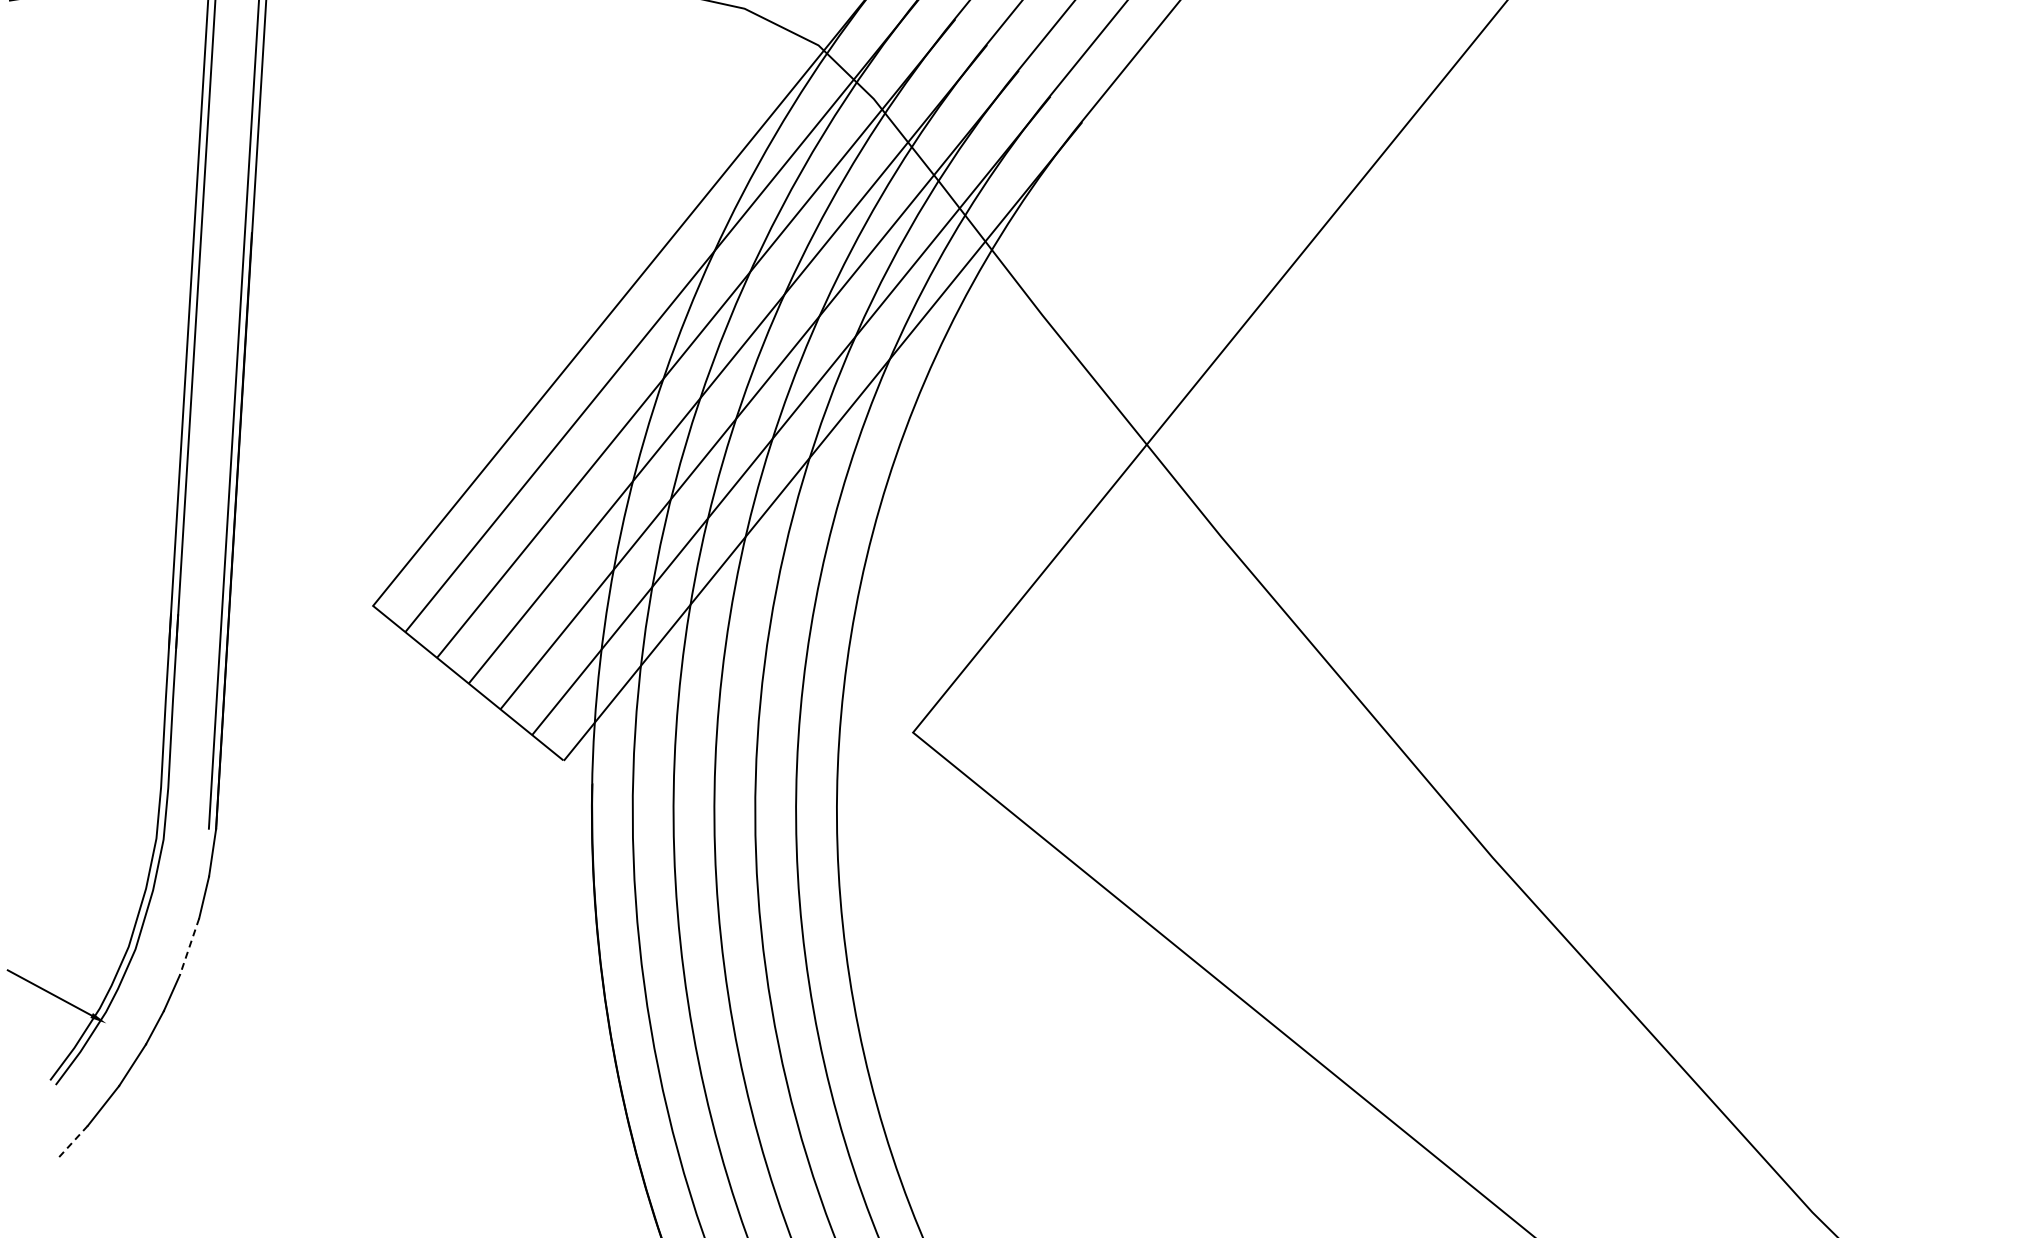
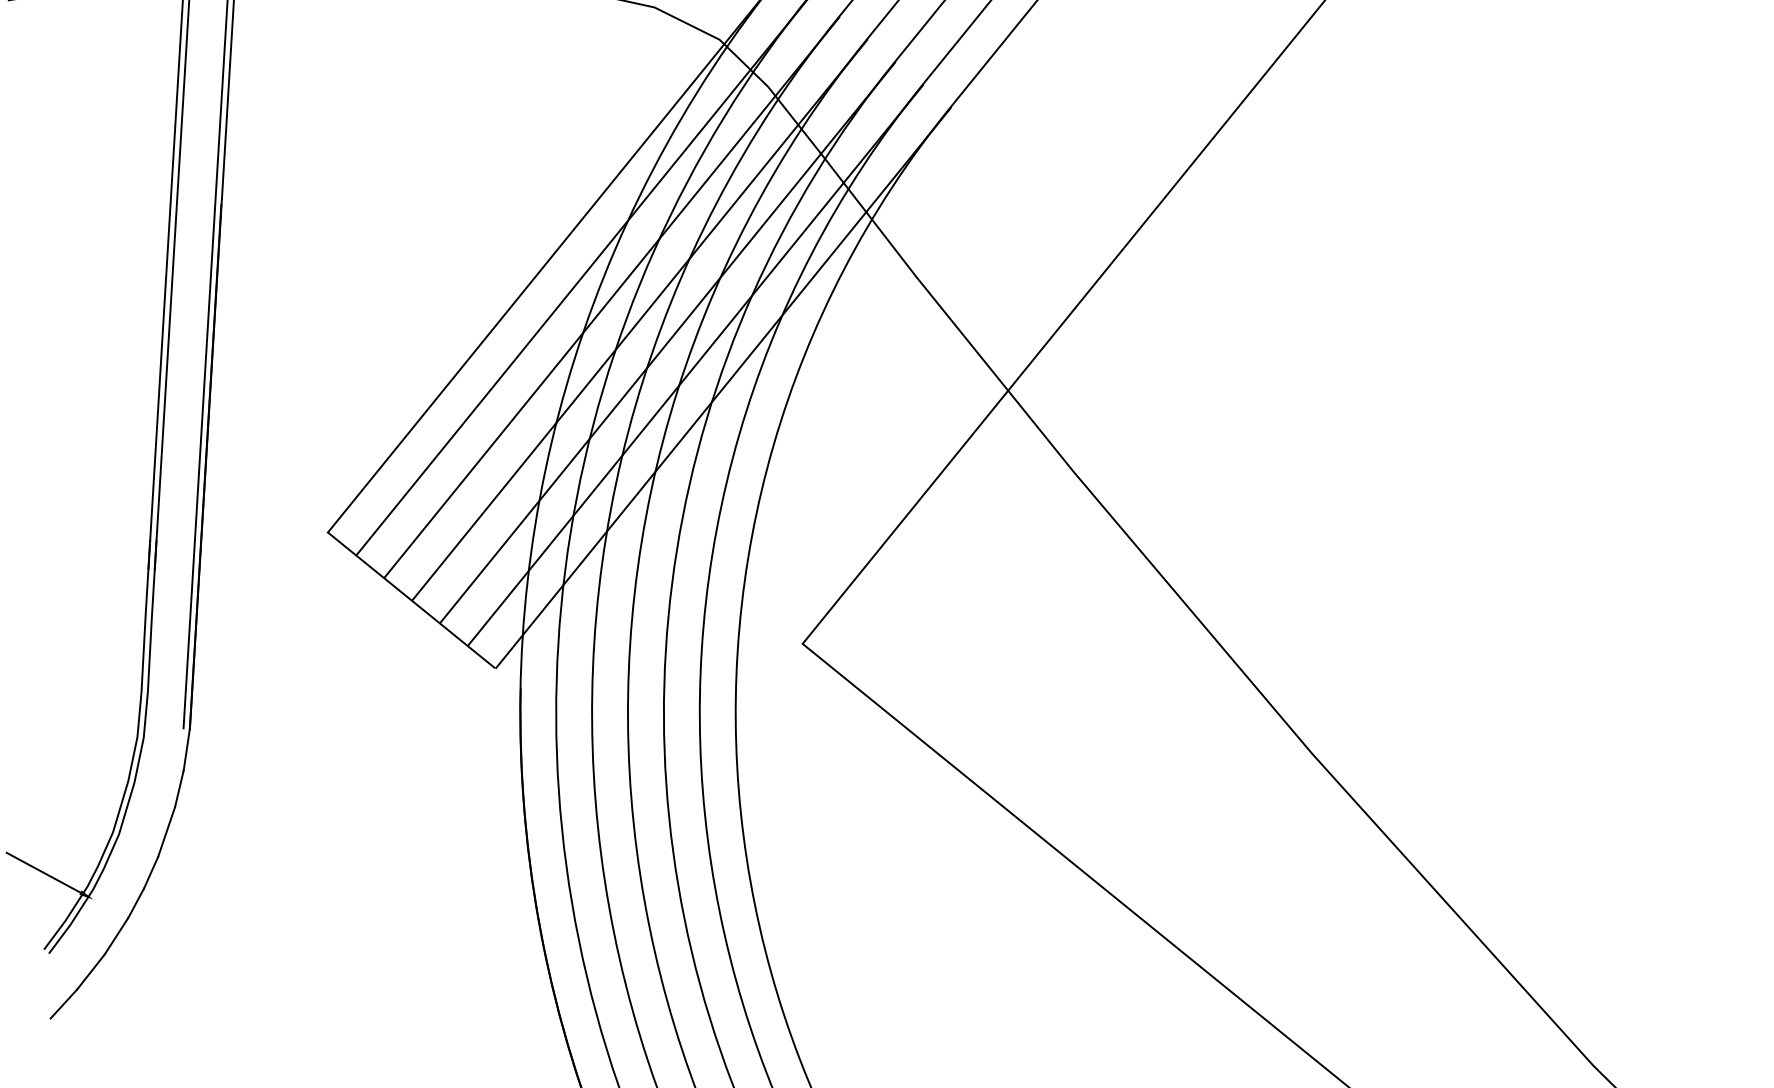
line: (189, 946) -> (166, 831), dashed -> solid
line: (72, 1142) -> (63, 1004), dashed -> solid

